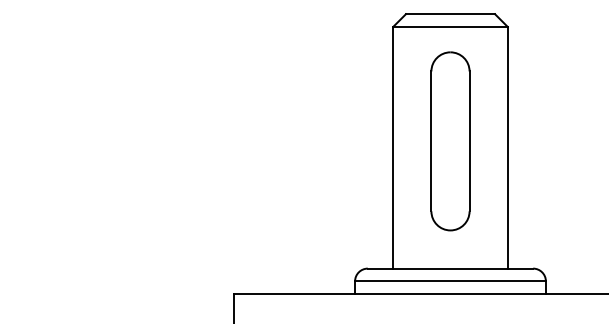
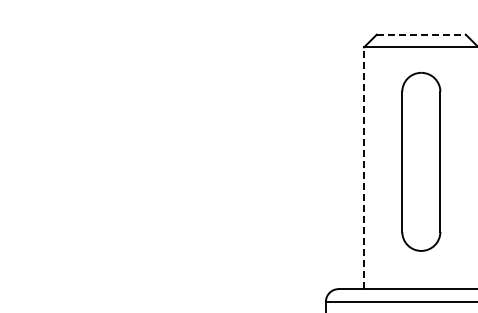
line: (450, 14) -> (421, 35), solid -> dashed
line: (393, 147) -> (364, 168), solid -> dashed

